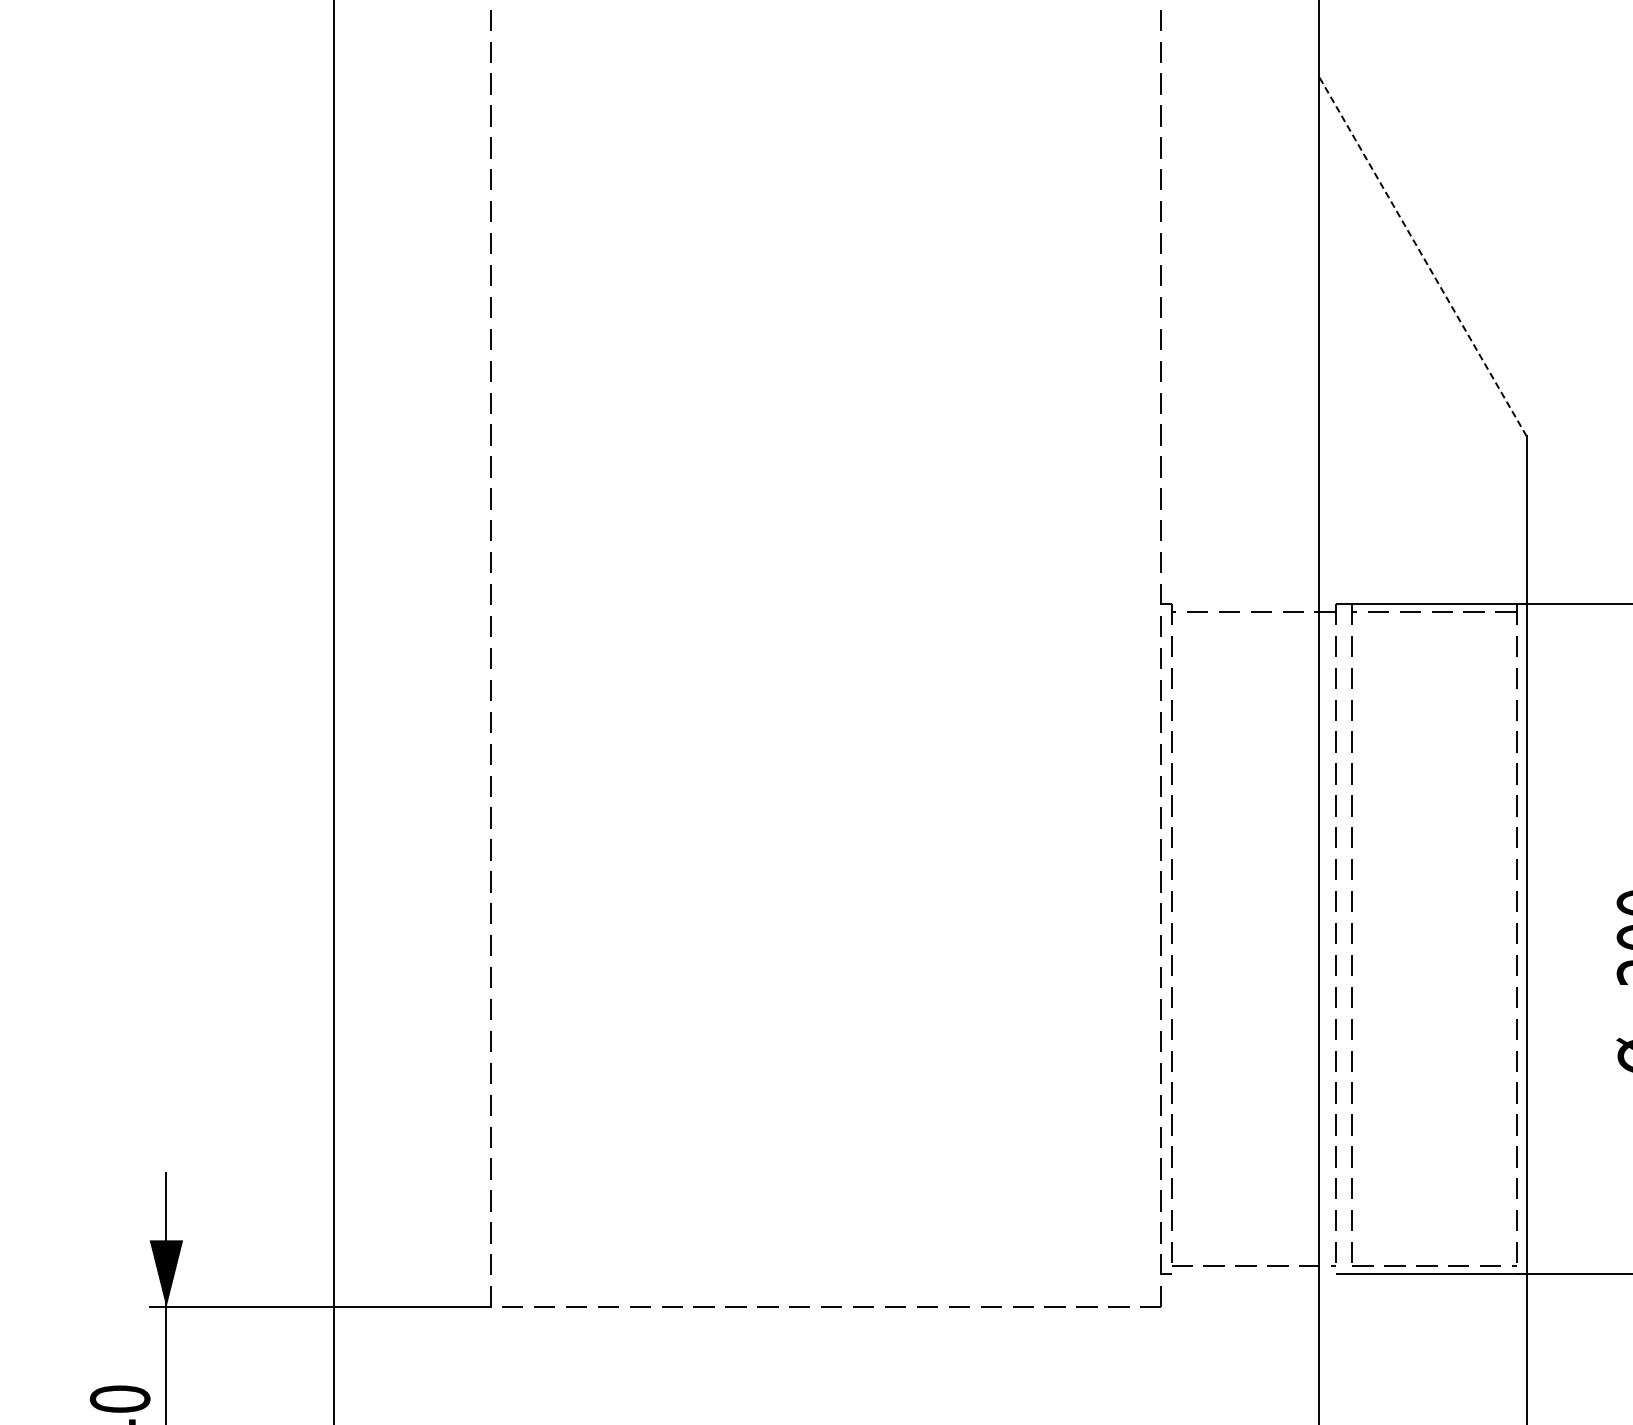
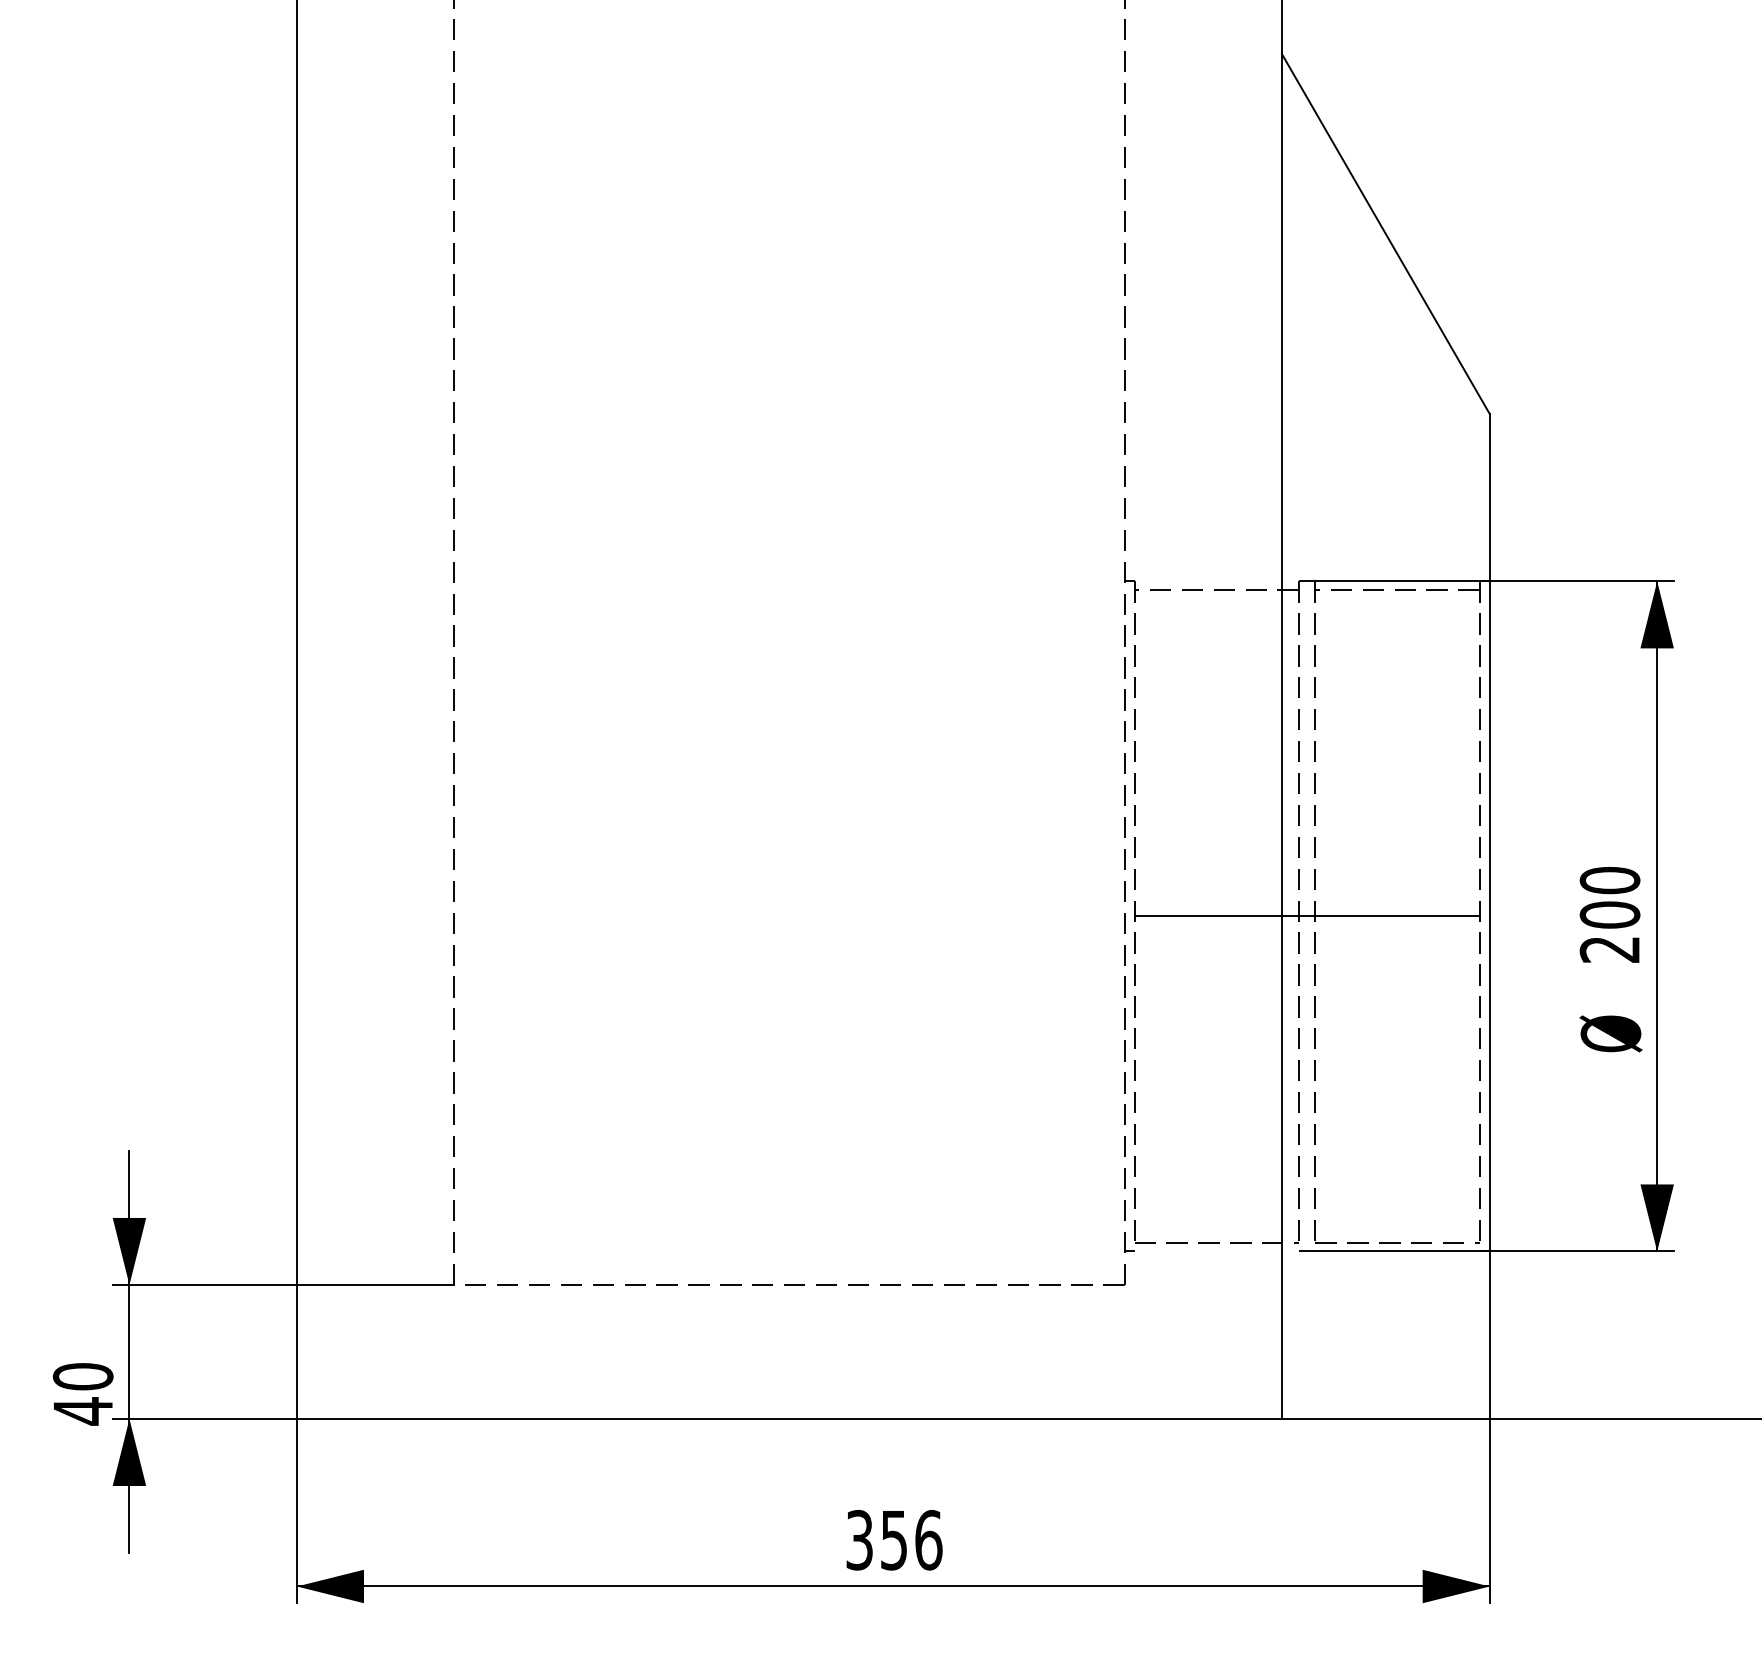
line: (1422, 256) -> (1385, 234), dashed -> solid
line: (1343, 938) -> (1306, 916), added

